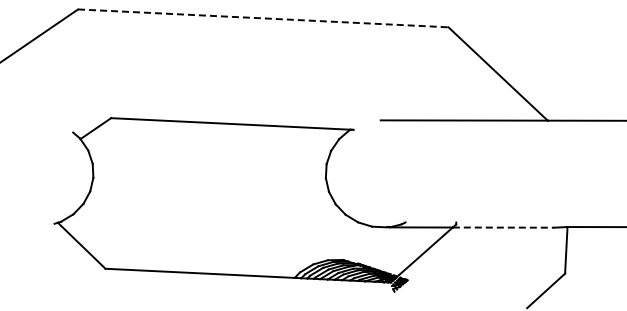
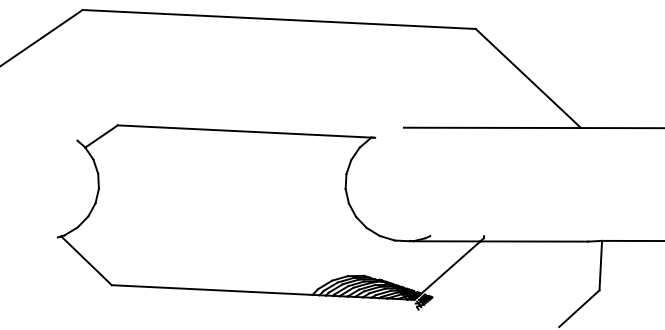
line: (263, 18) -> (279, 19), dashed -> solid
line: (503, 227) -> (534, 241), dashed -> solid

